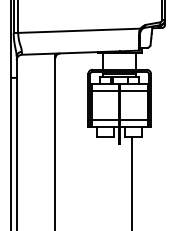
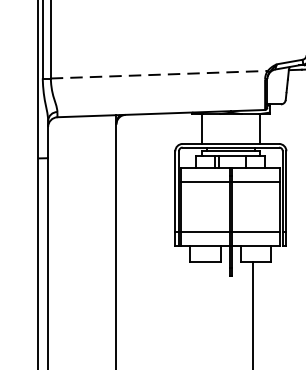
line: (79, 30) -> (159, 74), solid -> dashed

